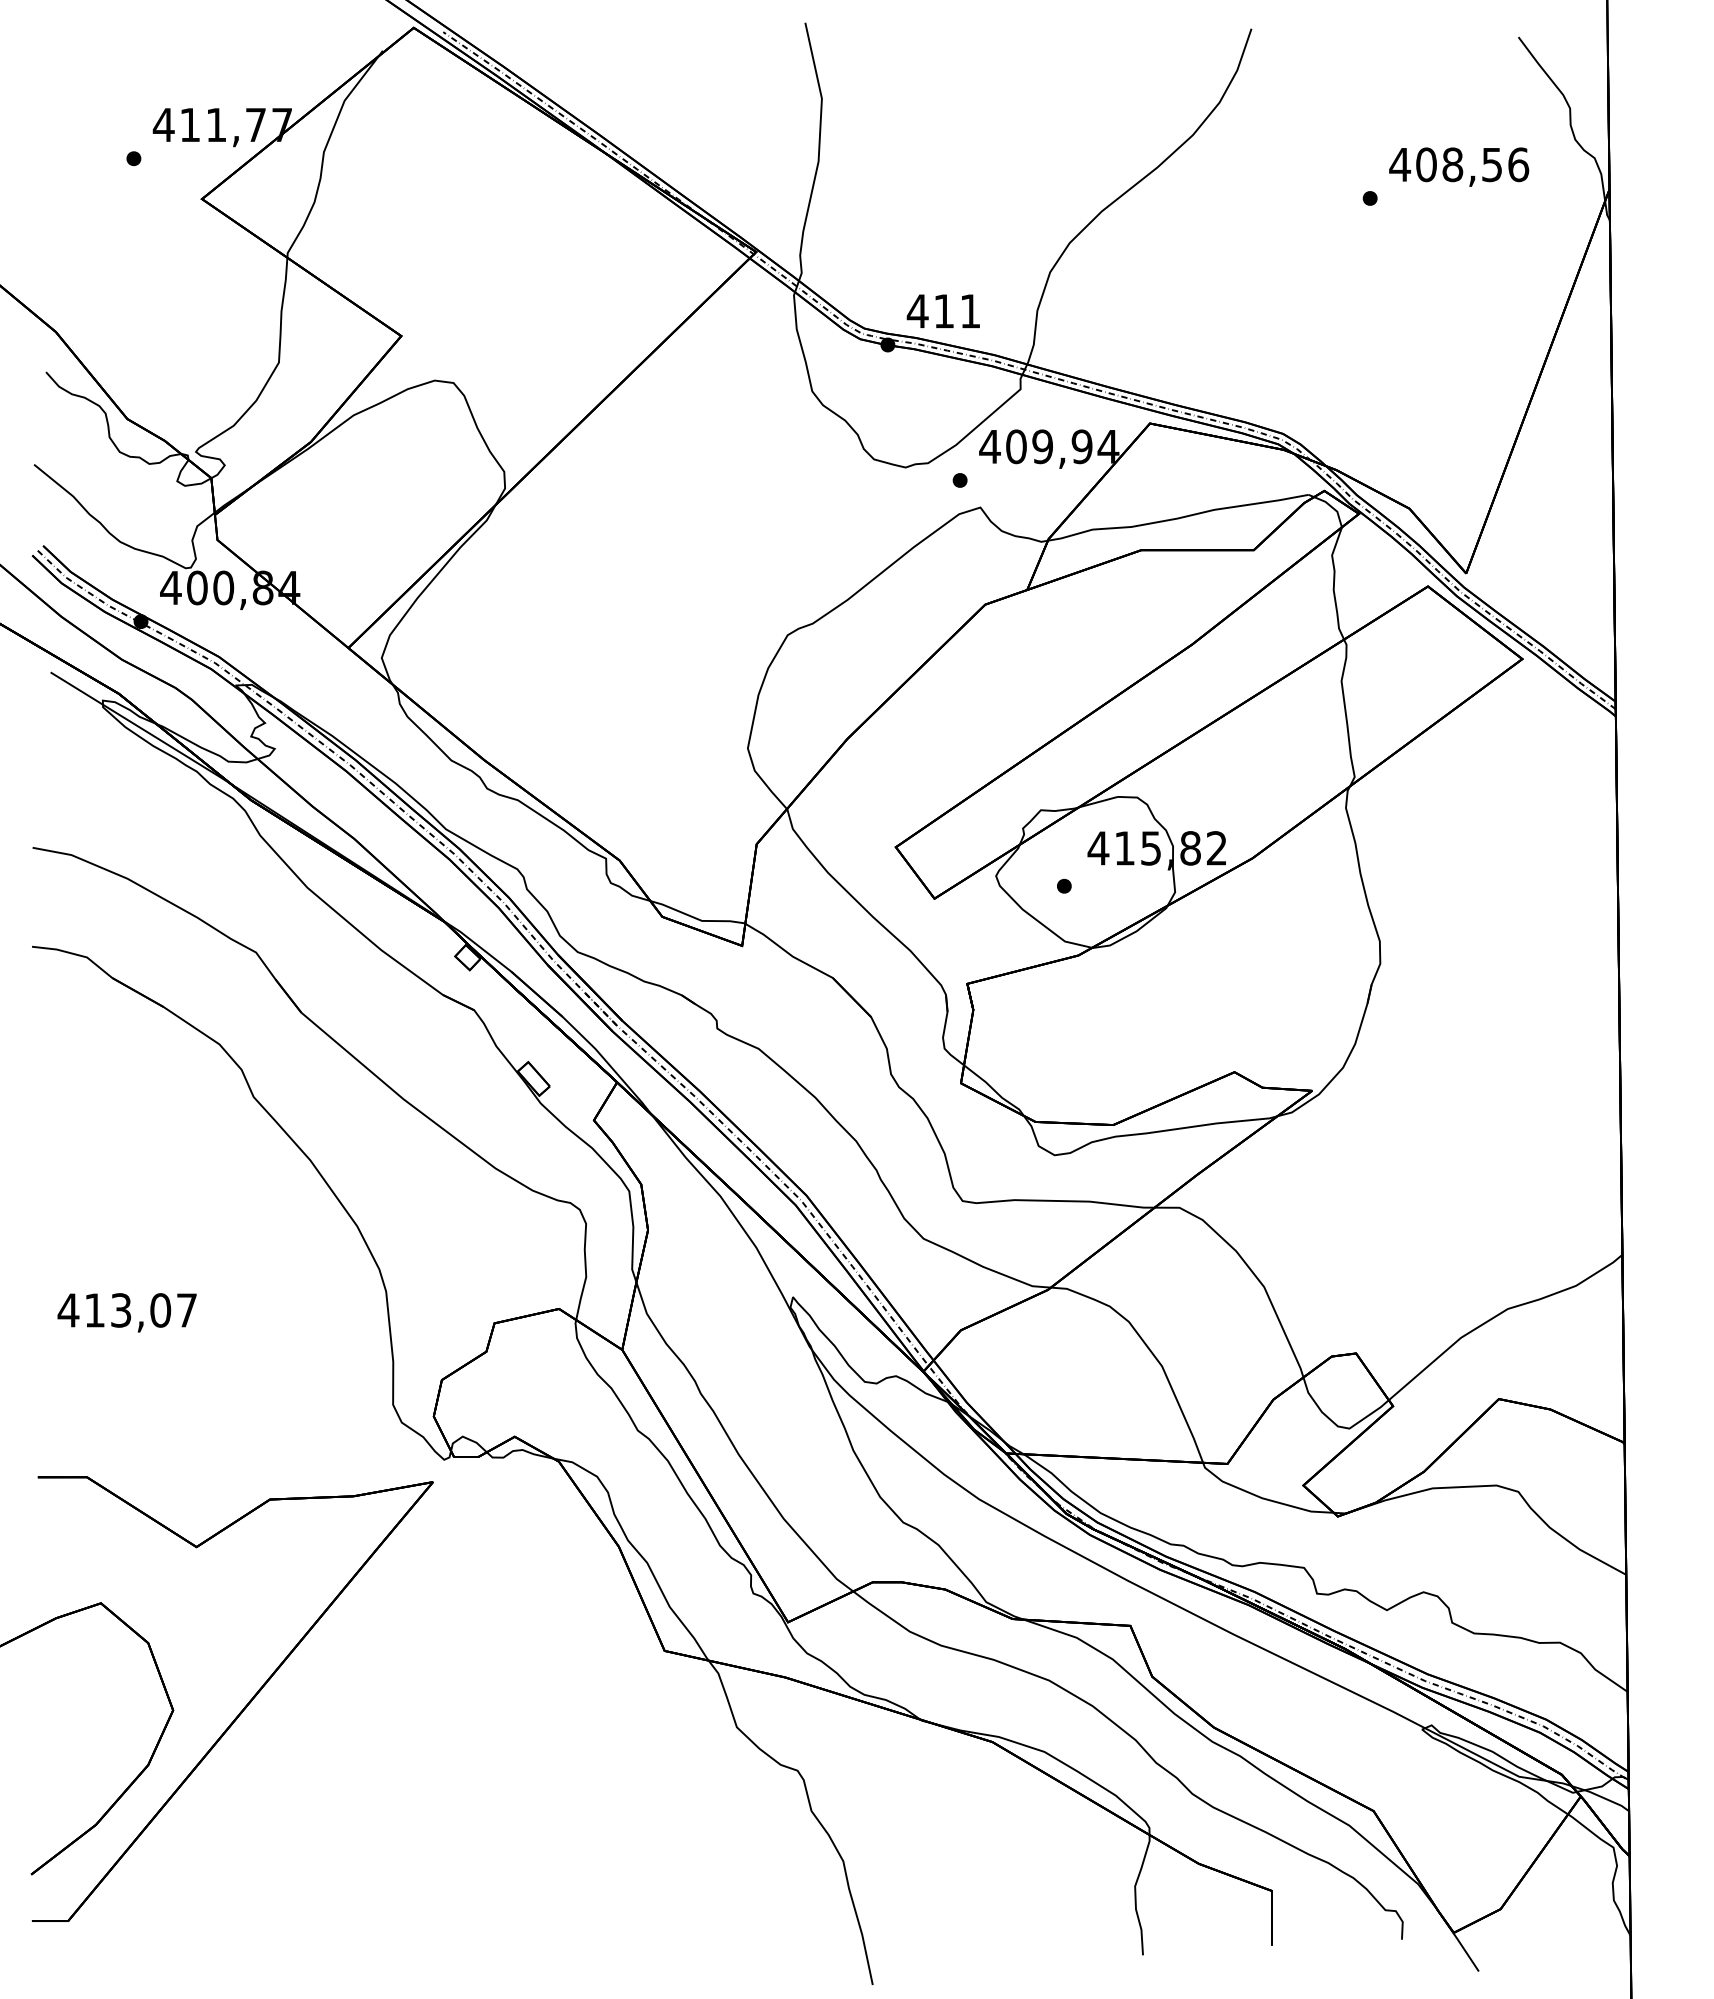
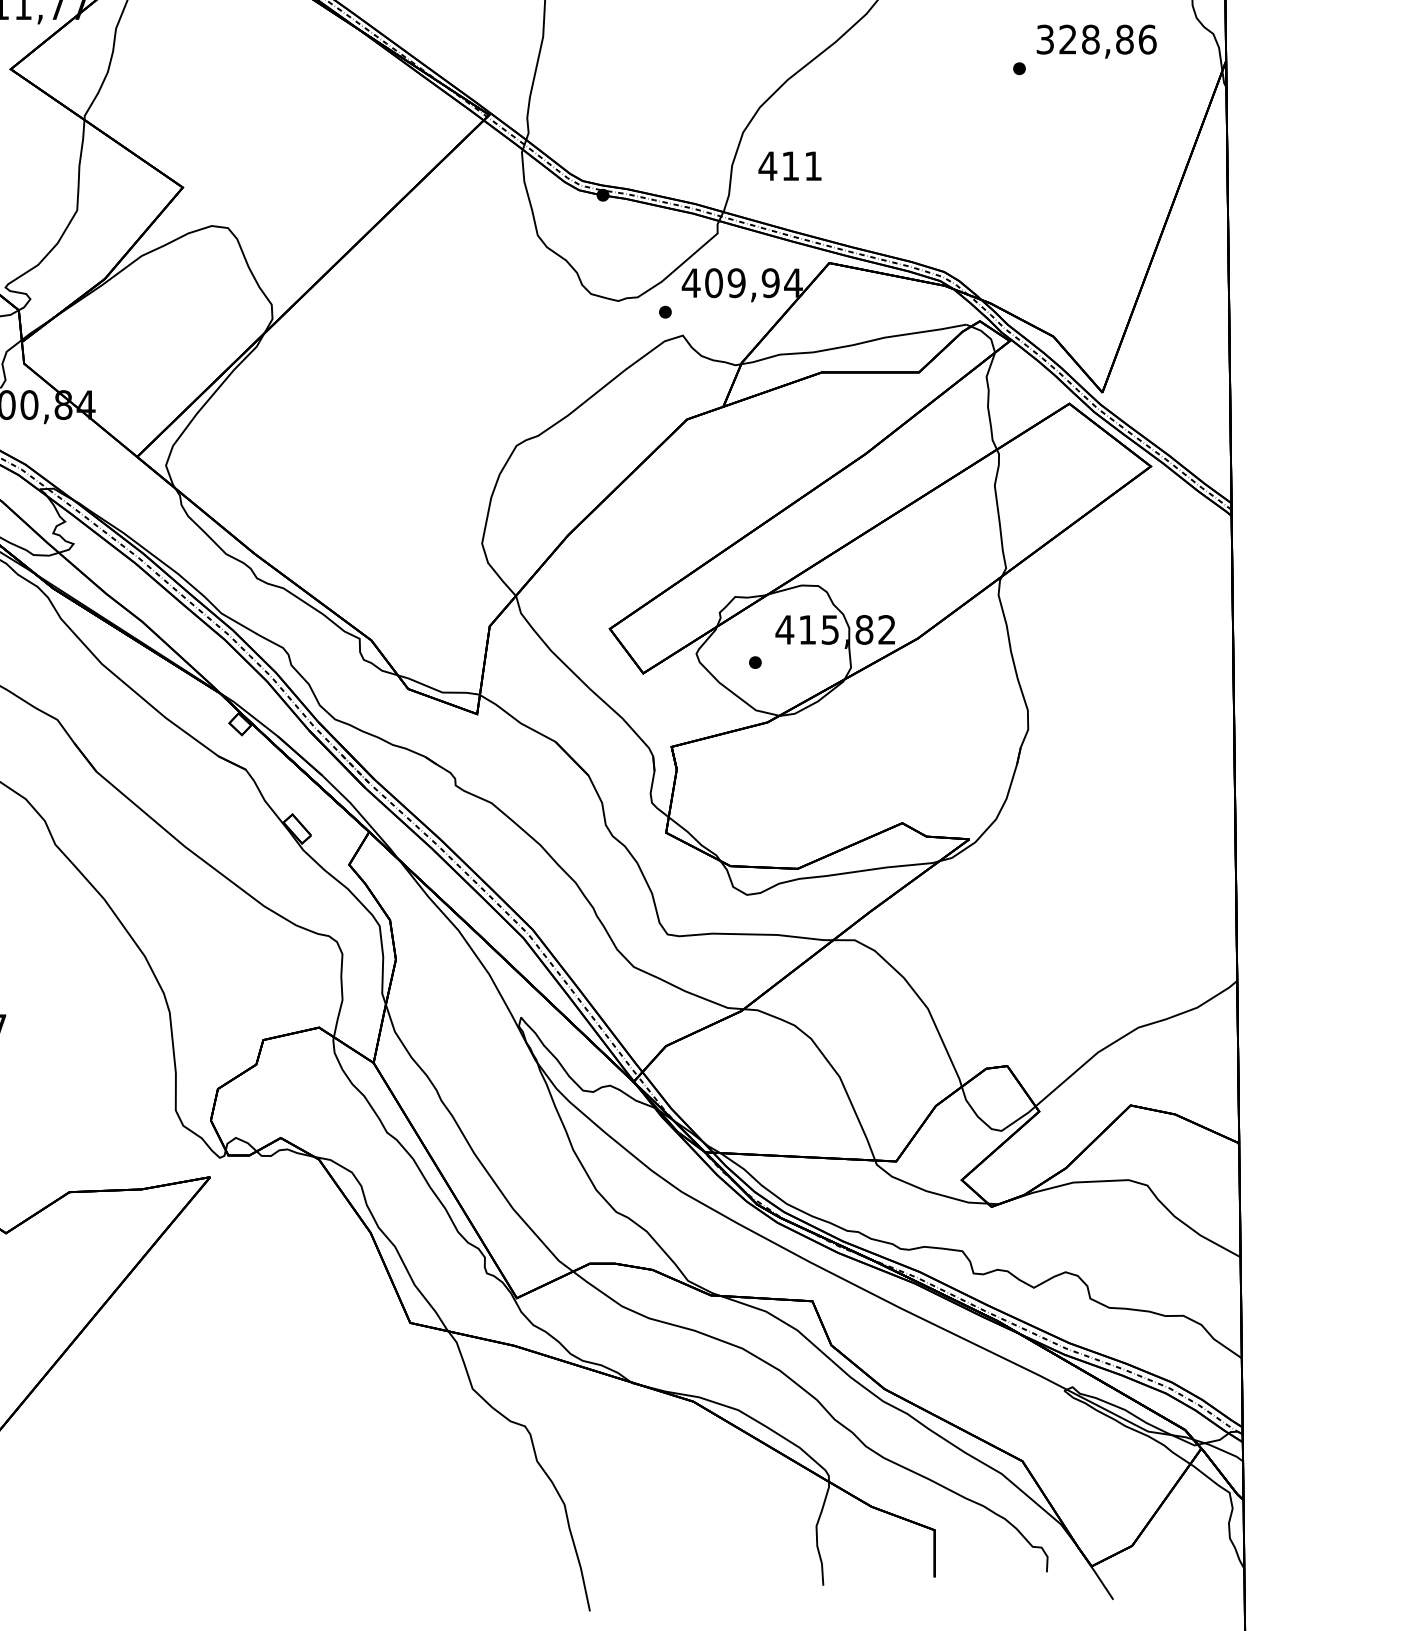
text: (1445, 164) -> (1084, 39), 408,56 -> 328,86
text: (942, 310) -> (789, 165), moved

